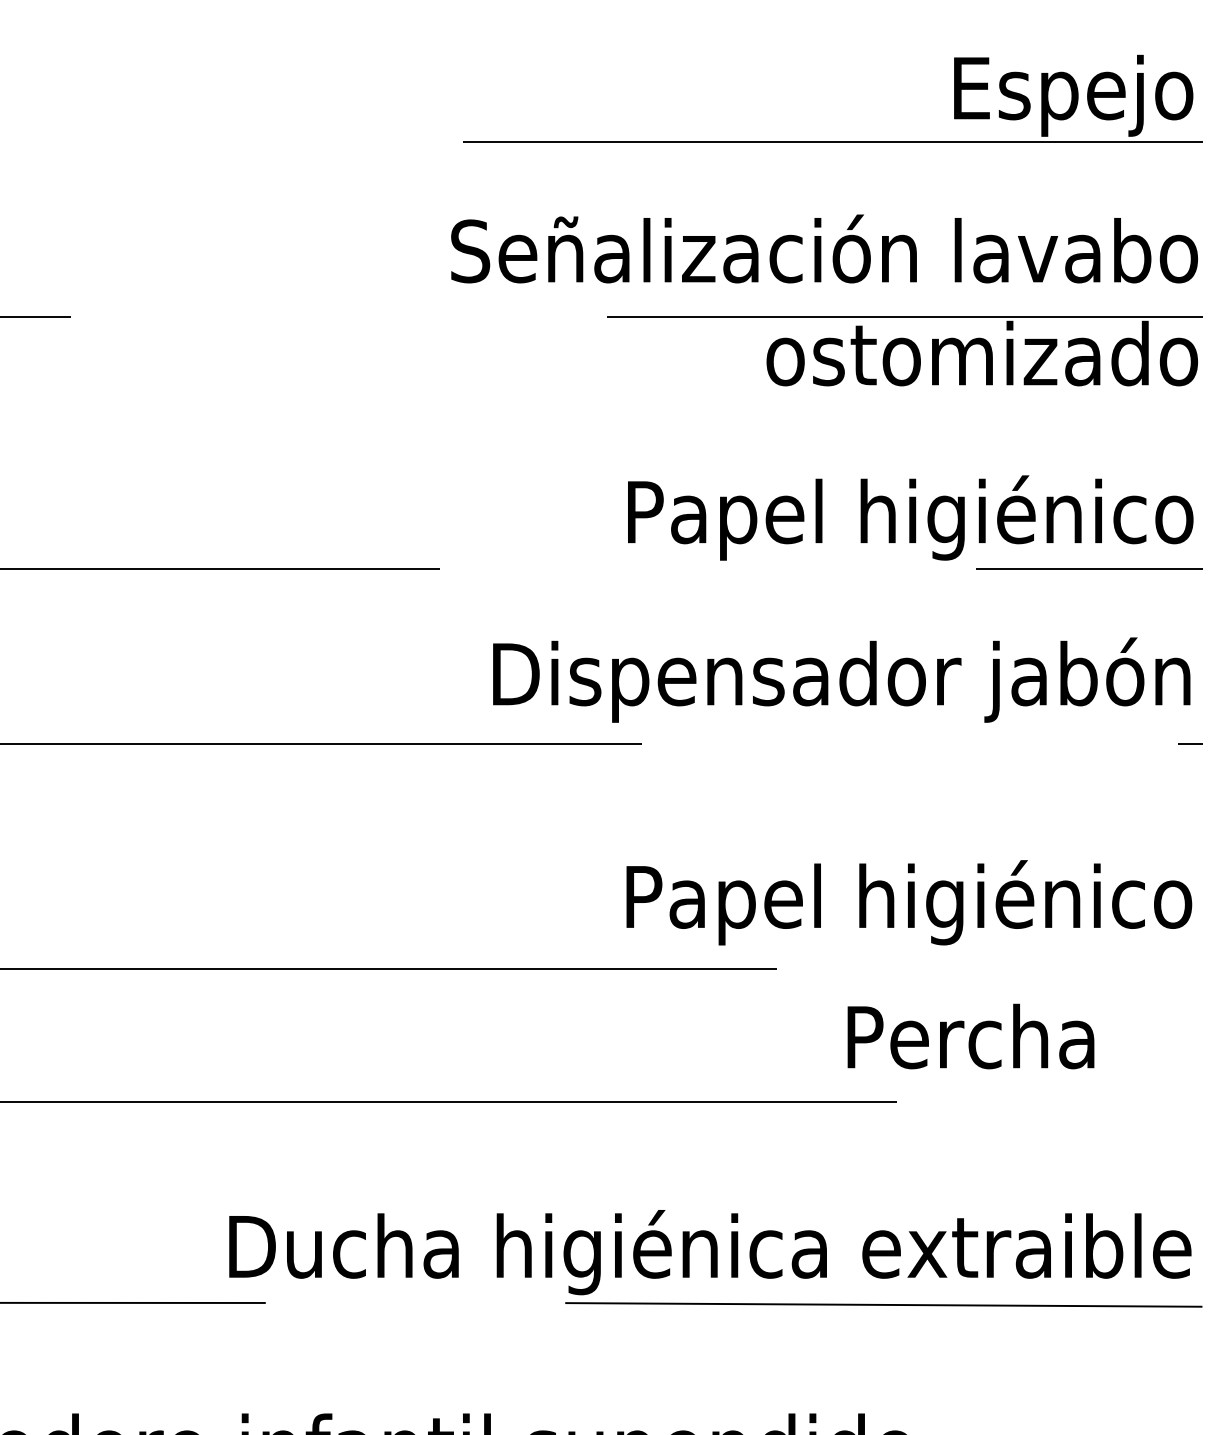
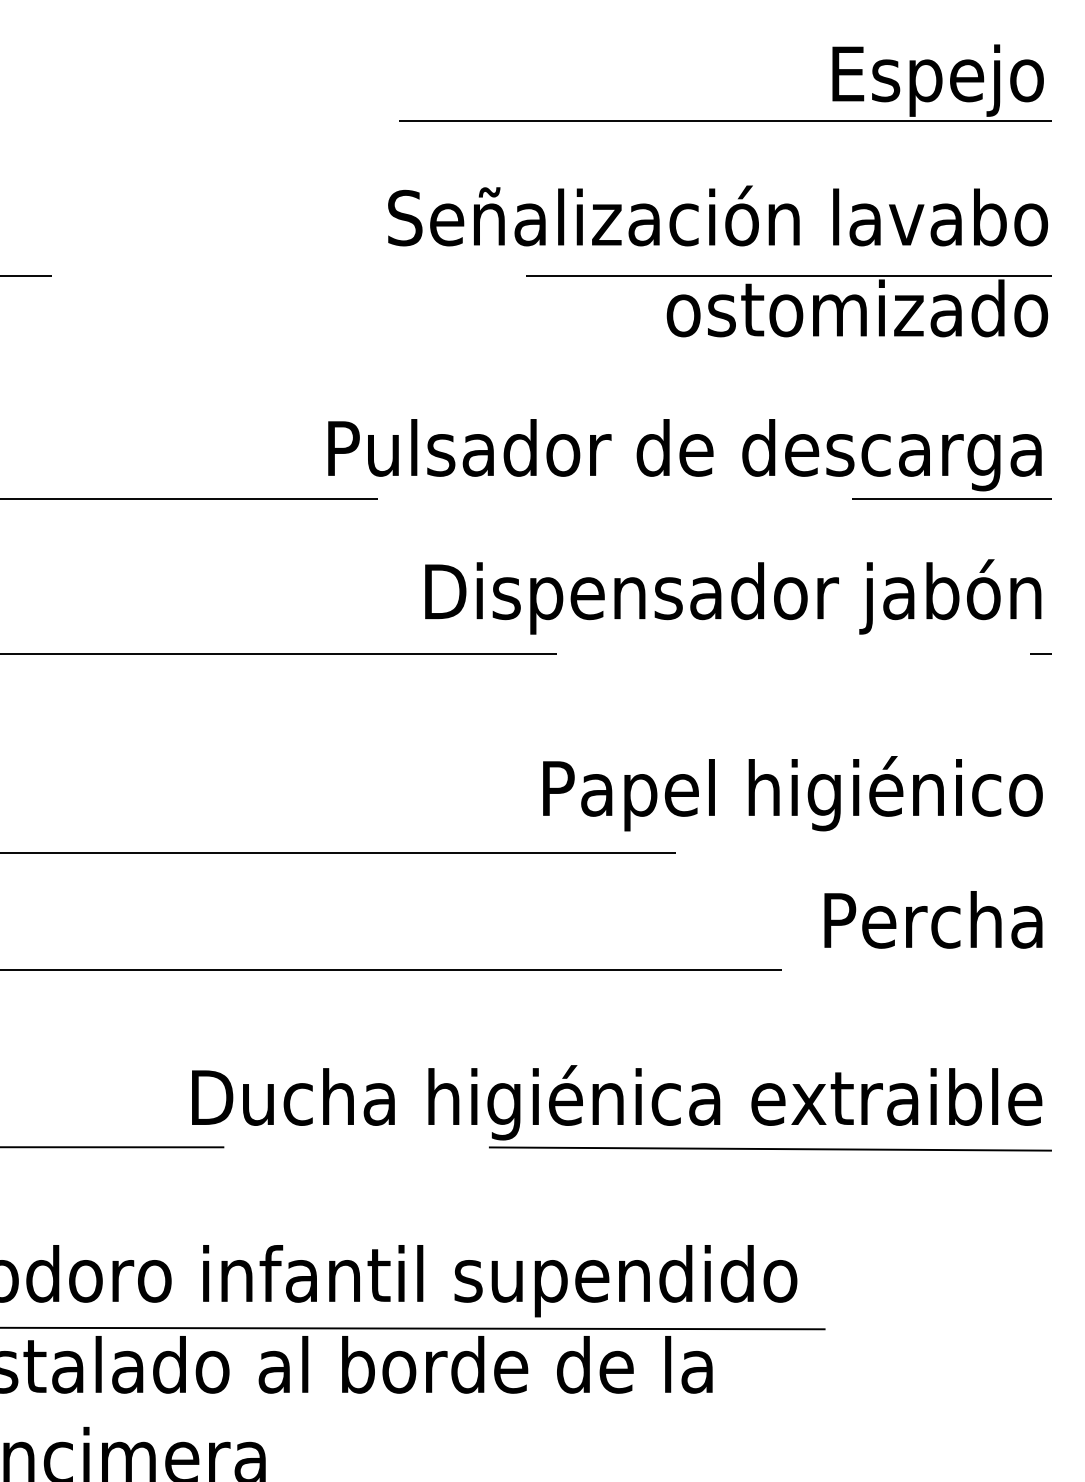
text: (788, 517) -> (686, 453), Papel higiénico -> Pulsador de descarga
text: (971, 1036) -> (933, 919), moved

